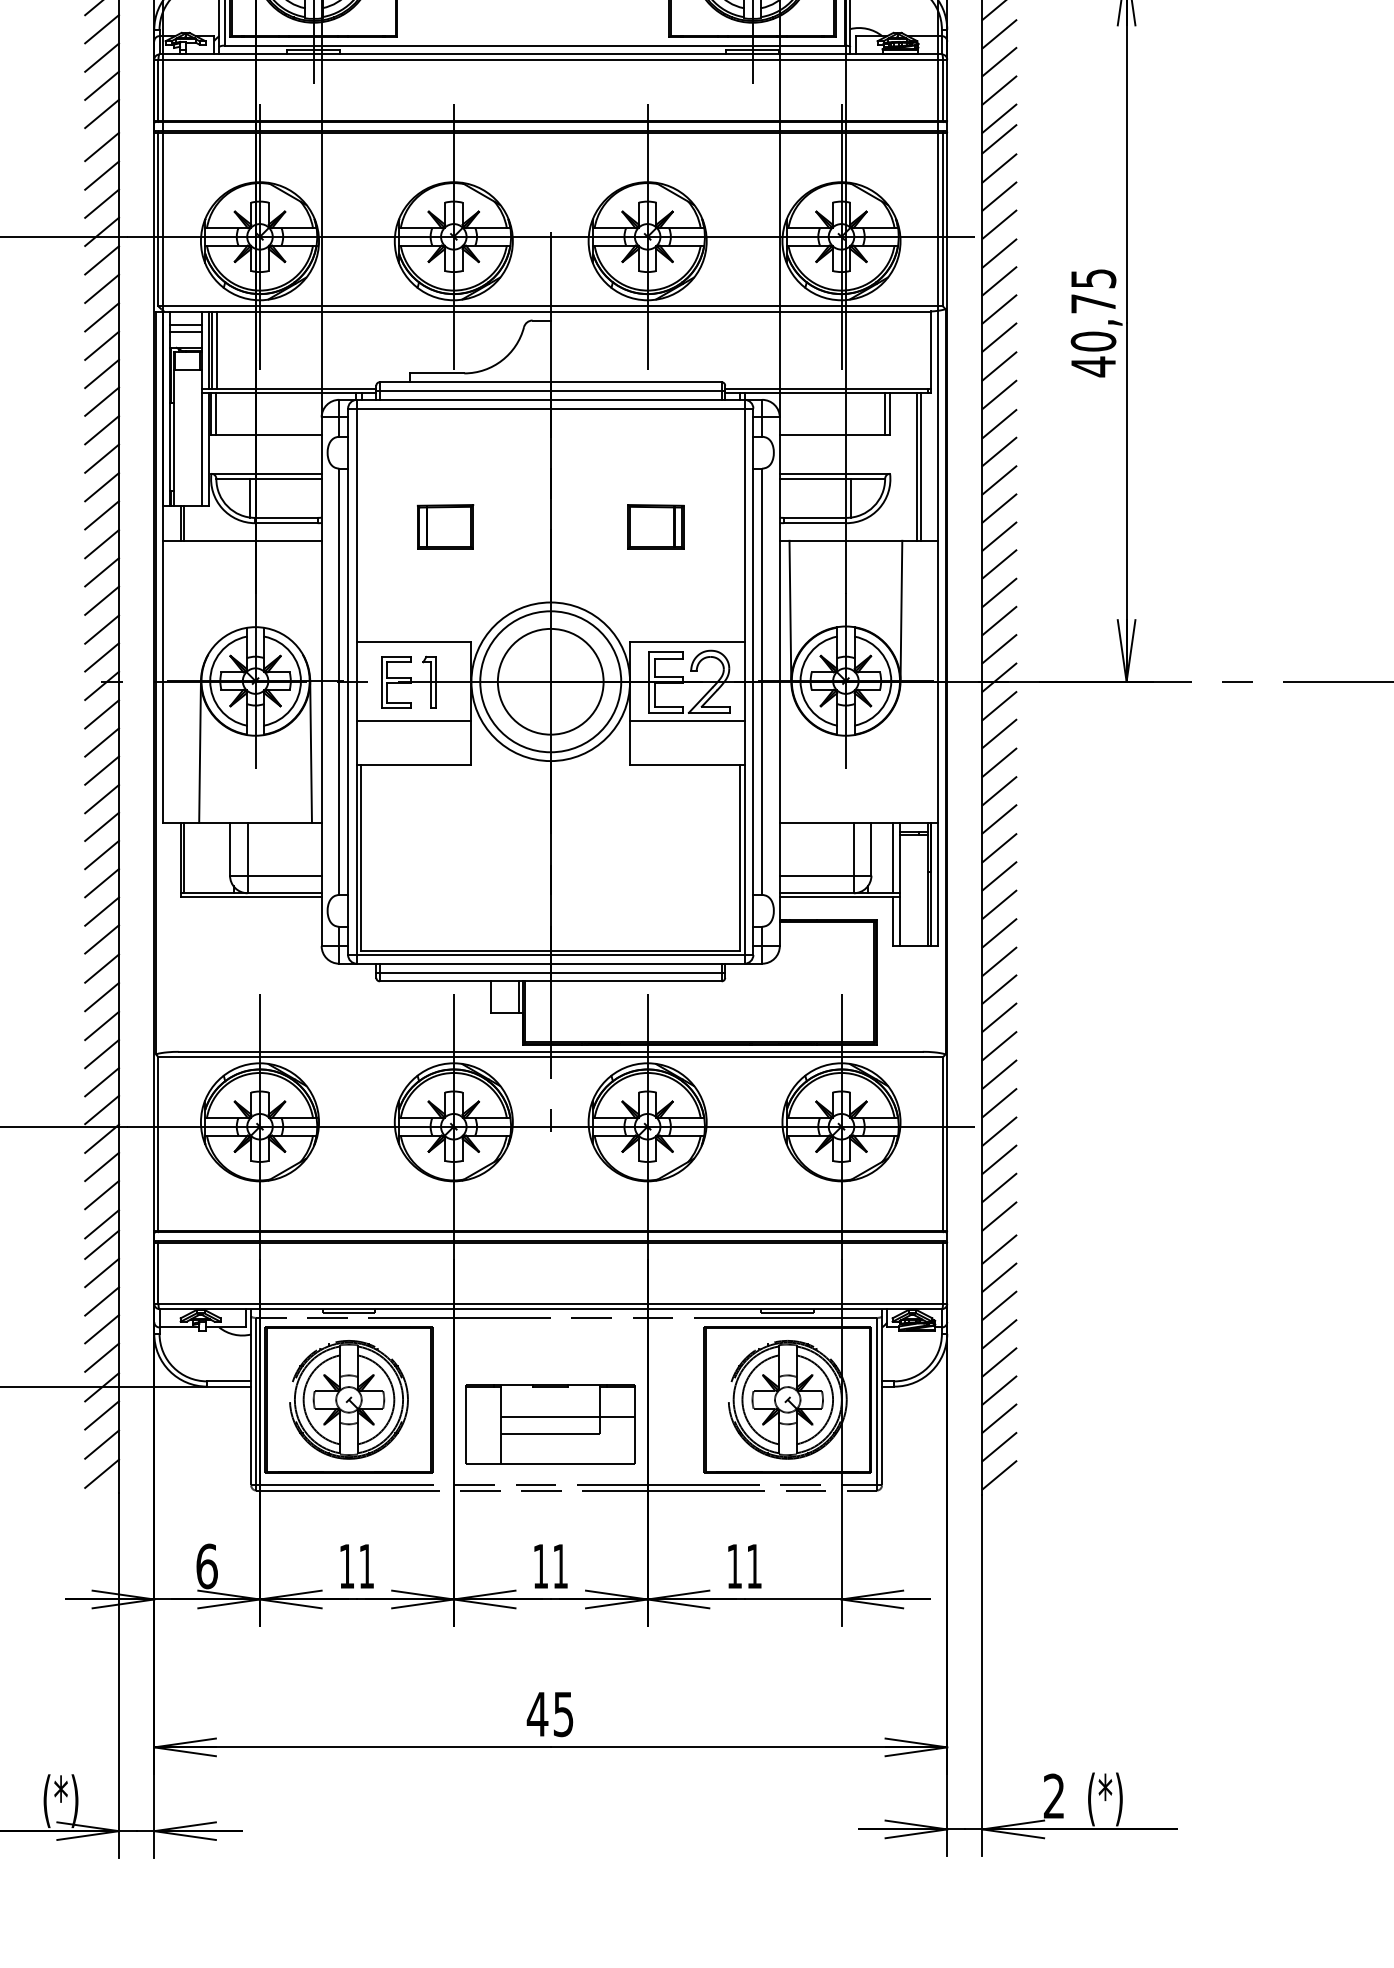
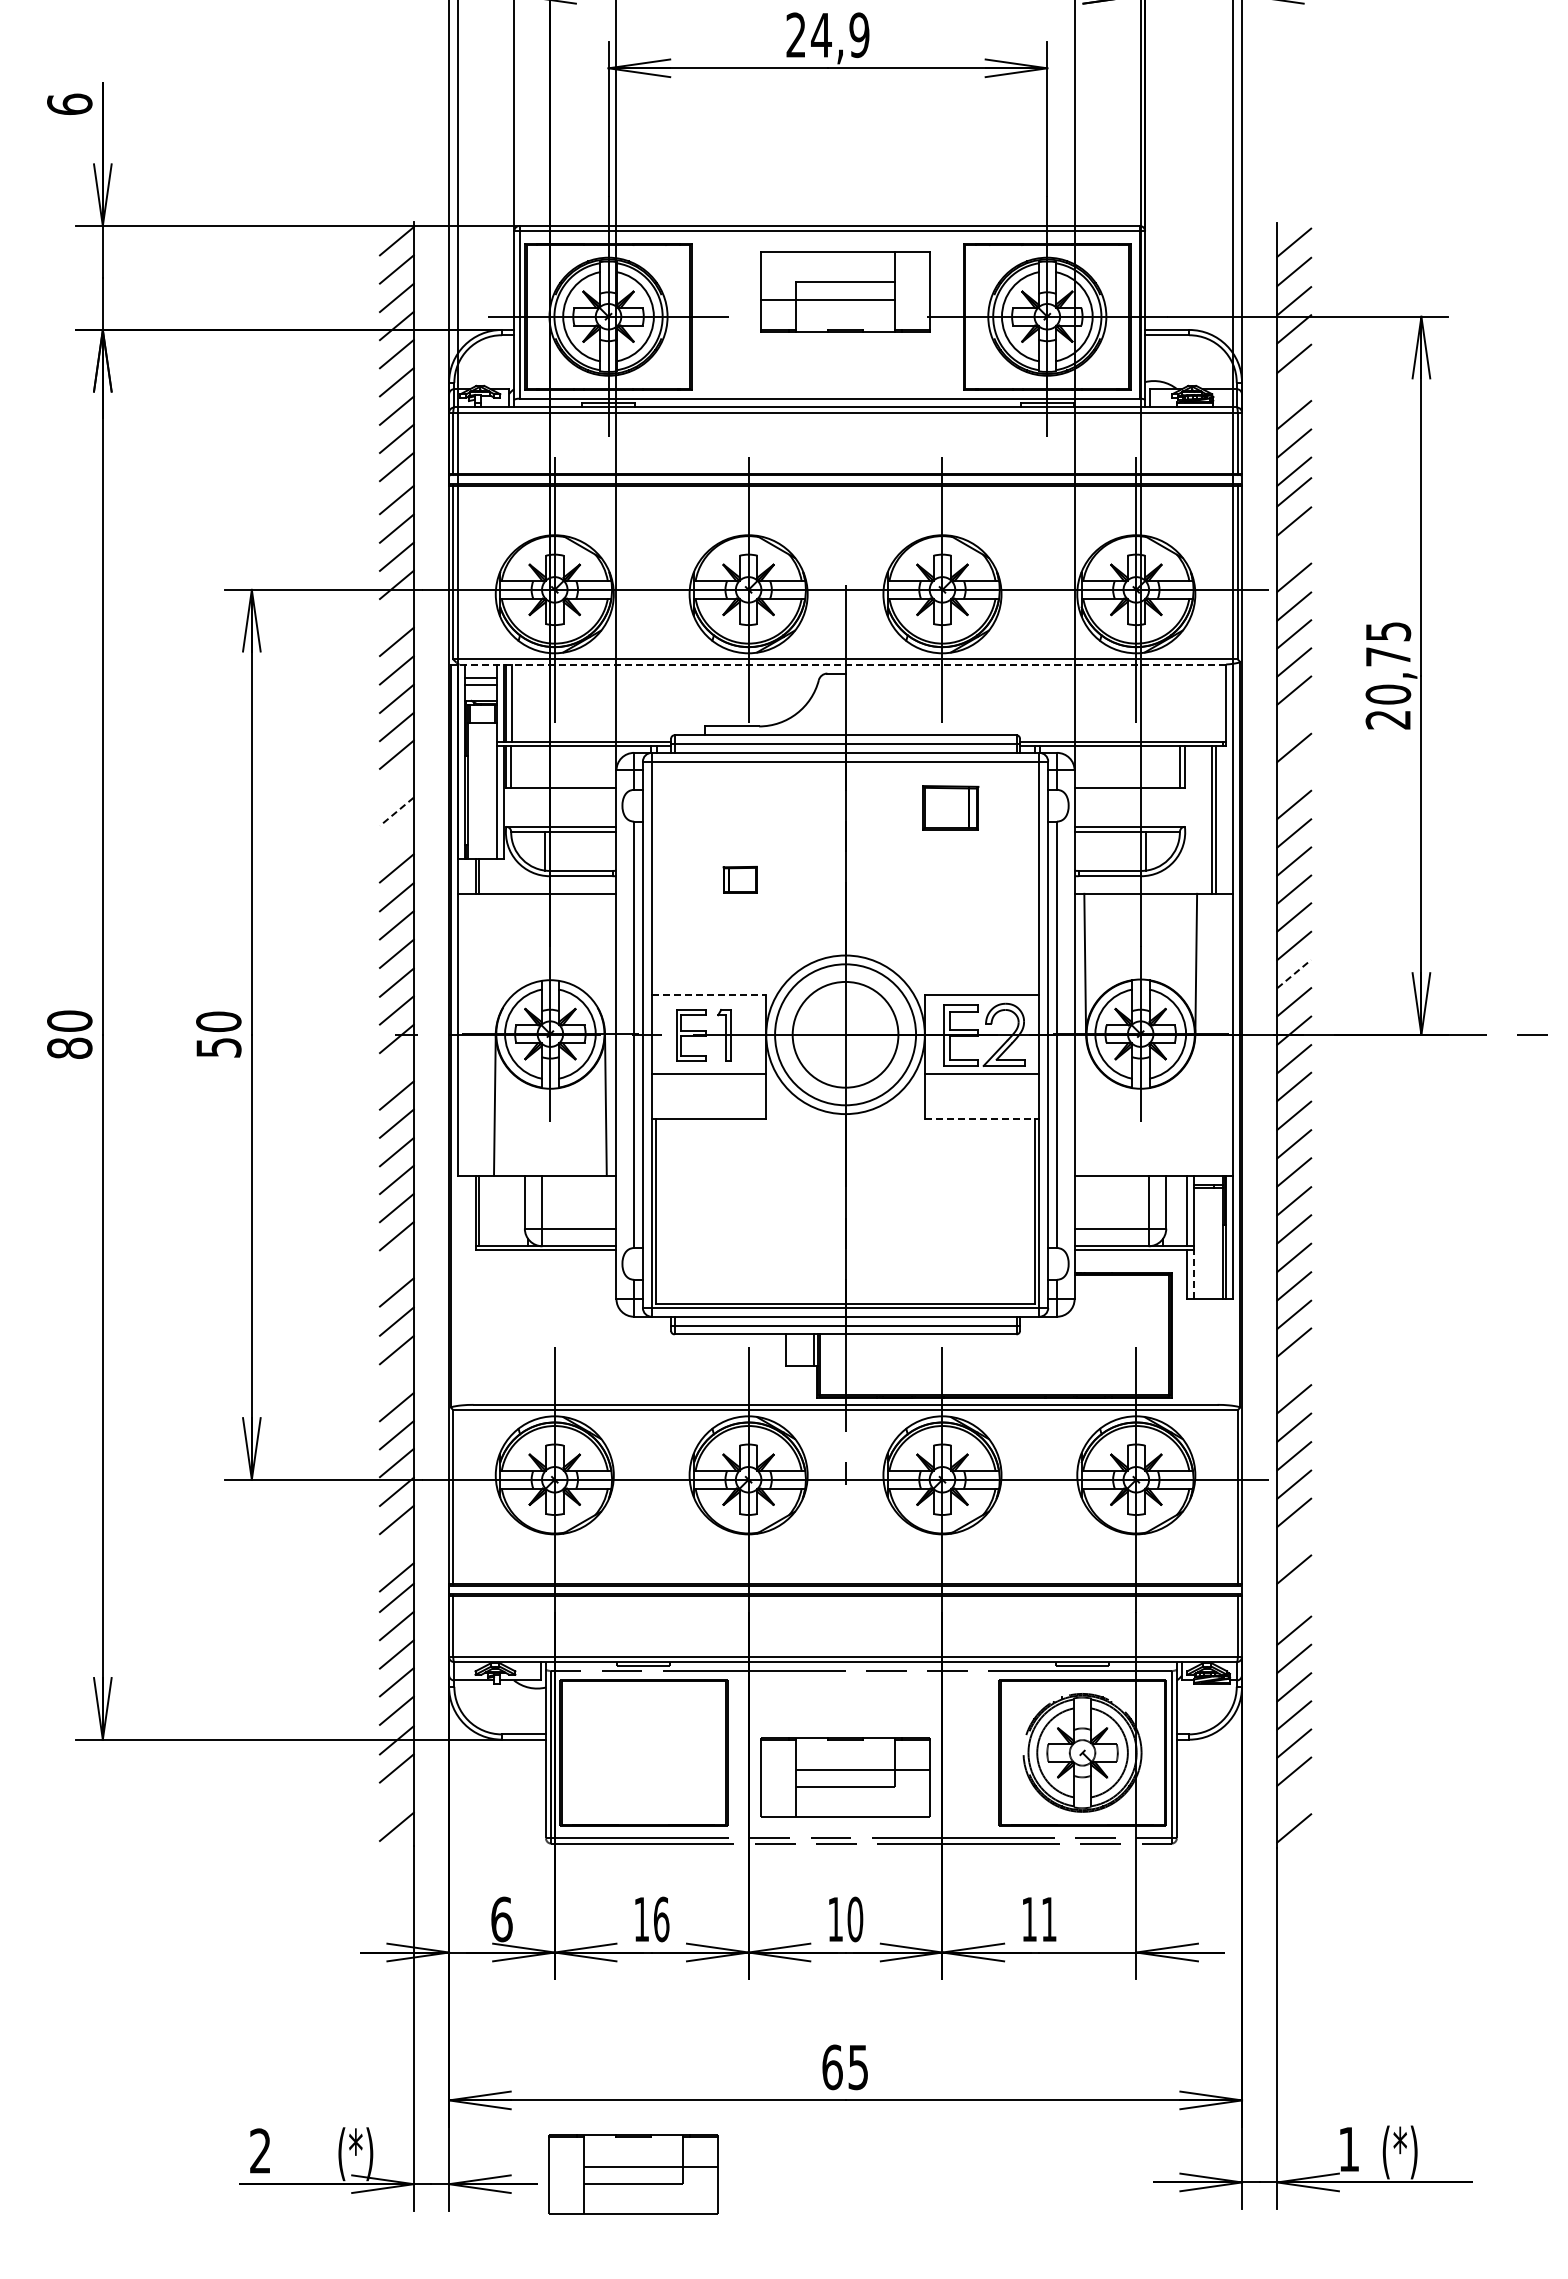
line: (999, 34) -> (1294, 387), removed
line: (999, 196) -> (1294, 549), removed
line: (101, 260) -> (396, 613), removed
line: (546, 311) -> (841, 664), solid -> dashed
line: (999, 366) -> (1294, 719), removed
text: (1092, 366) -> (1387, 719), 40,75 -> 20,75
line: (999, 424) -> (1294, 777), removed
line: (101, 430) -> (396, 783), removed
line: (101, 459) -> (396, 812), solid -> dashed
line: (101, 487) -> (396, 840), removed
part: (444, 526) -> (739, 879), size x0.6
part: (655, 526) -> (950, 807), moved
line: (999, 620) -> (1294, 973), solid -> dashed
line: (414, 642) -> (709, 995), solid -> dashed
line: (101, 714) -> (396, 1067), removed
line: (685, 765) -> (980, 1118), solid -> dashed
line: (101, 911) -> (396, 1264), removed
line: (899, 921) -> (1194, 1274), solid -> dashed
line: (999, 1017) -> (1294, 1370), removed
line: (101, 1025) -> (396, 1378), removed
line: (999, 1187) -> (1294, 1540), removed
line: (101, 1194) -> (396, 1547), removed
line: (999, 1249) -> (1294, 1602), removed
part: (348, 1399) -> (643, 1752), removed
line: (101, 1444) -> (396, 1797), removed
line: (999, 1447) -> (1294, 1800), removed
text: (366, 1566) -> (661, 1919), 11 -> 16
text: (560, 1566) -> (855, 1919), 11 -> 10
text: (537, 1714) -> (832, 2067), 45 -> 65
text: (1053, 1795) -> (1348, 2148), 2 -> 1
part: (338, 1821) -> (633, 2174), added

